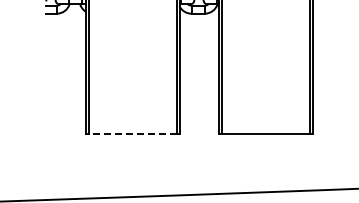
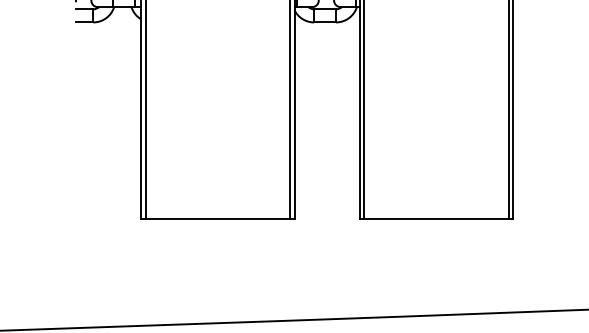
line: (132, 133) -> (217, 219), dashed -> solid

